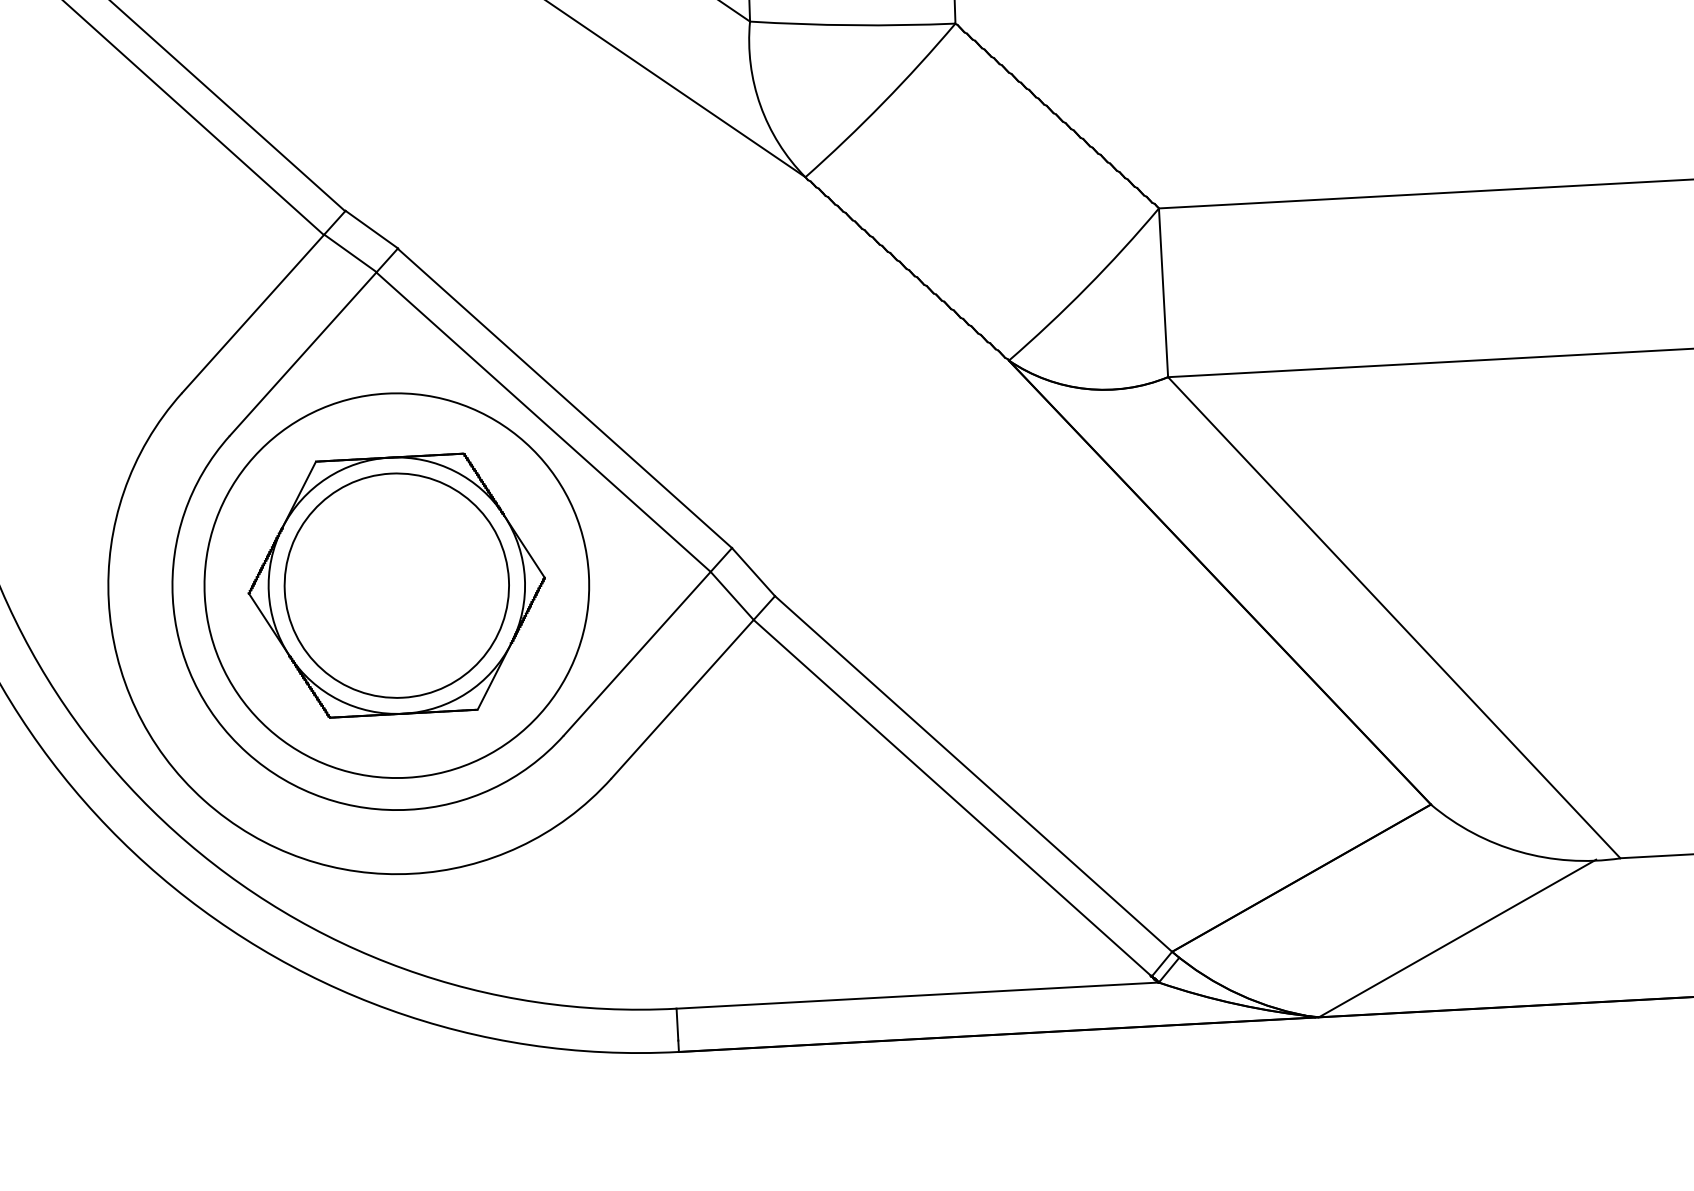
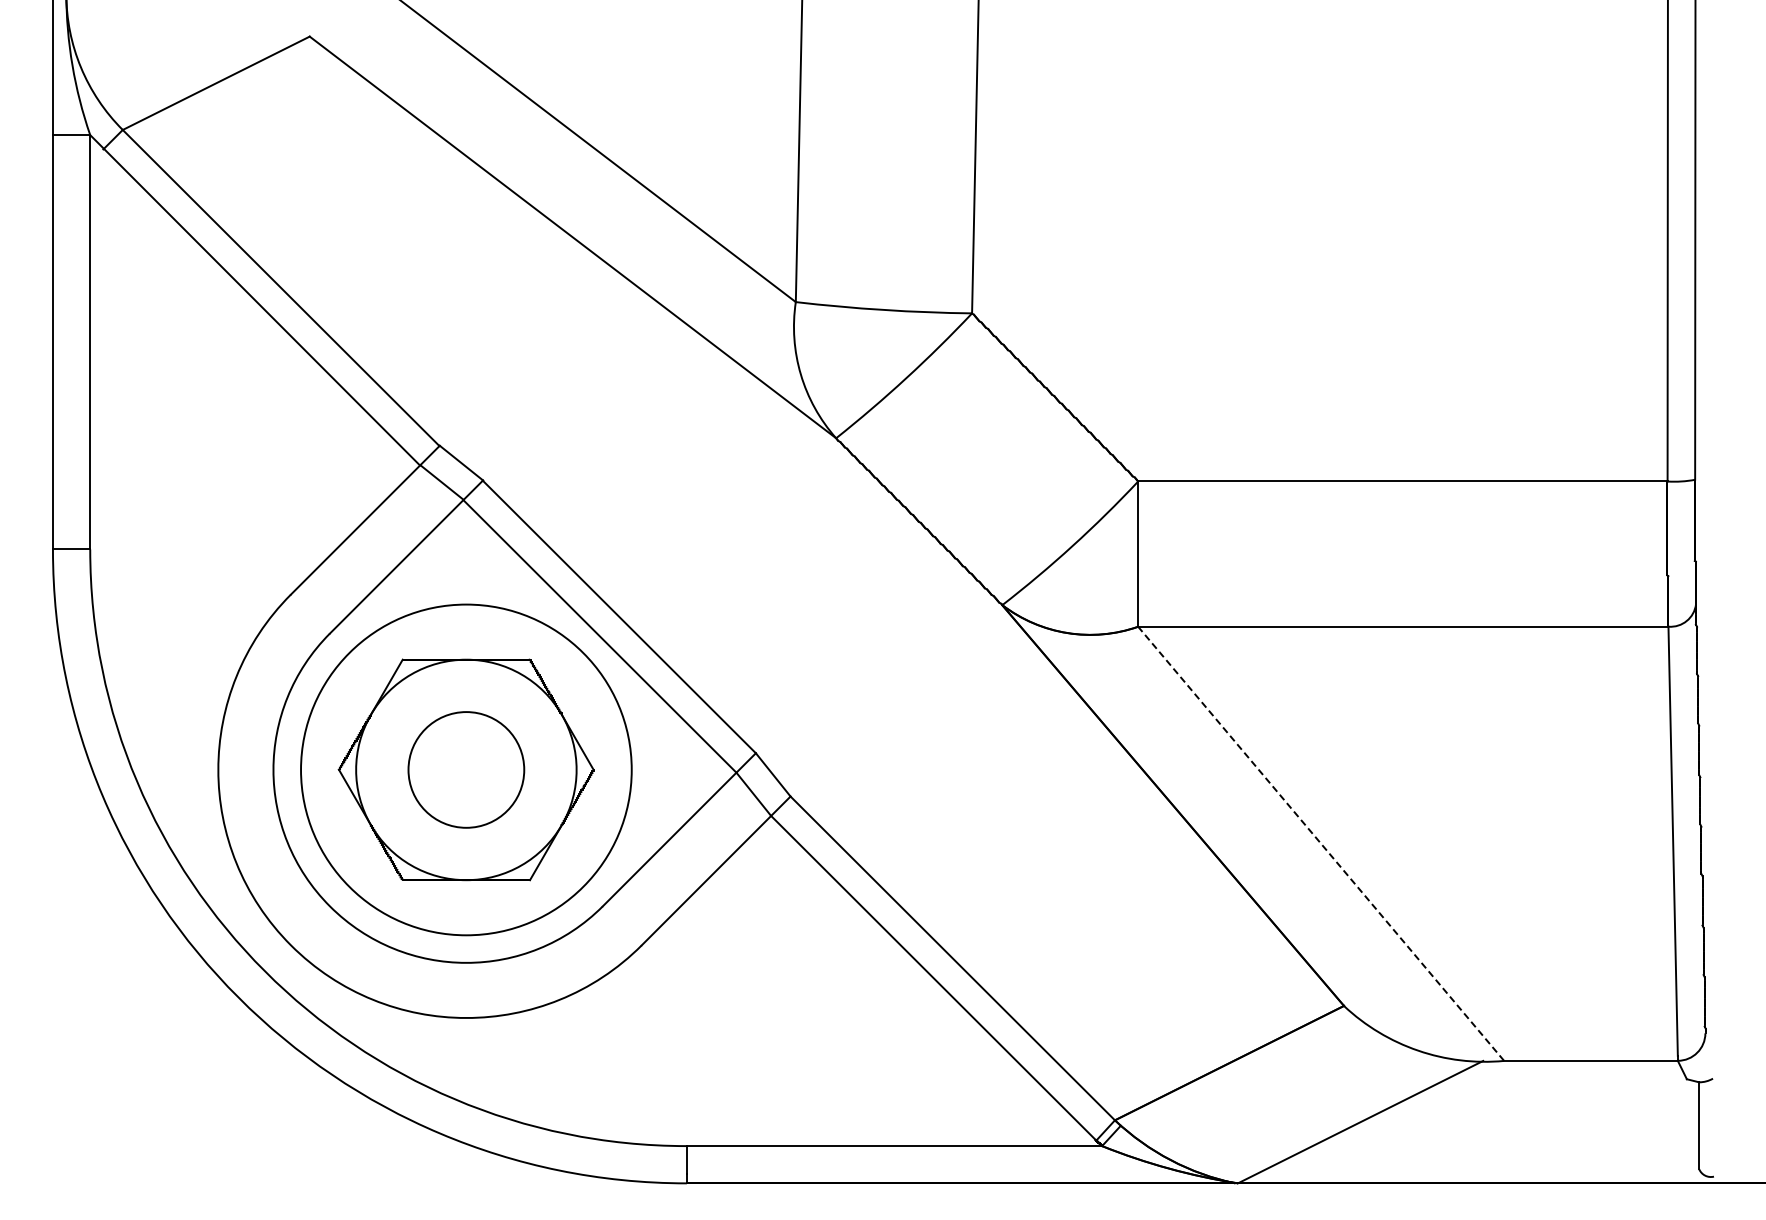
circle: (395, 585) -> (465, 769), size x0.6
line: (1394, 617) -> (1321, 843), solid -> dashed

